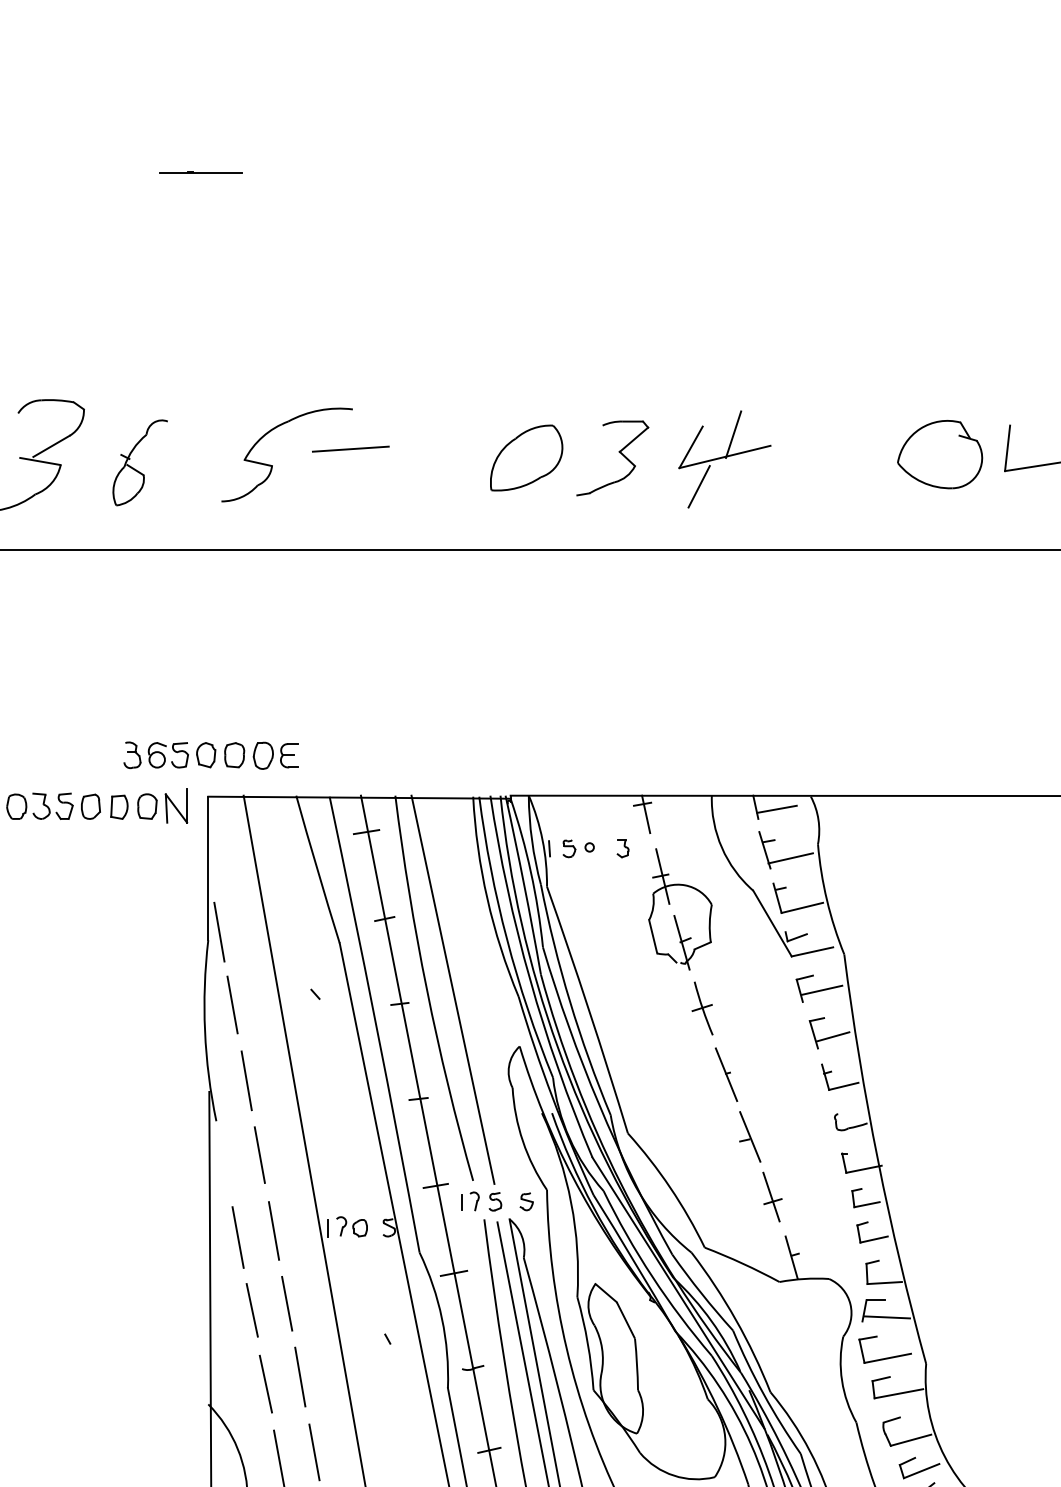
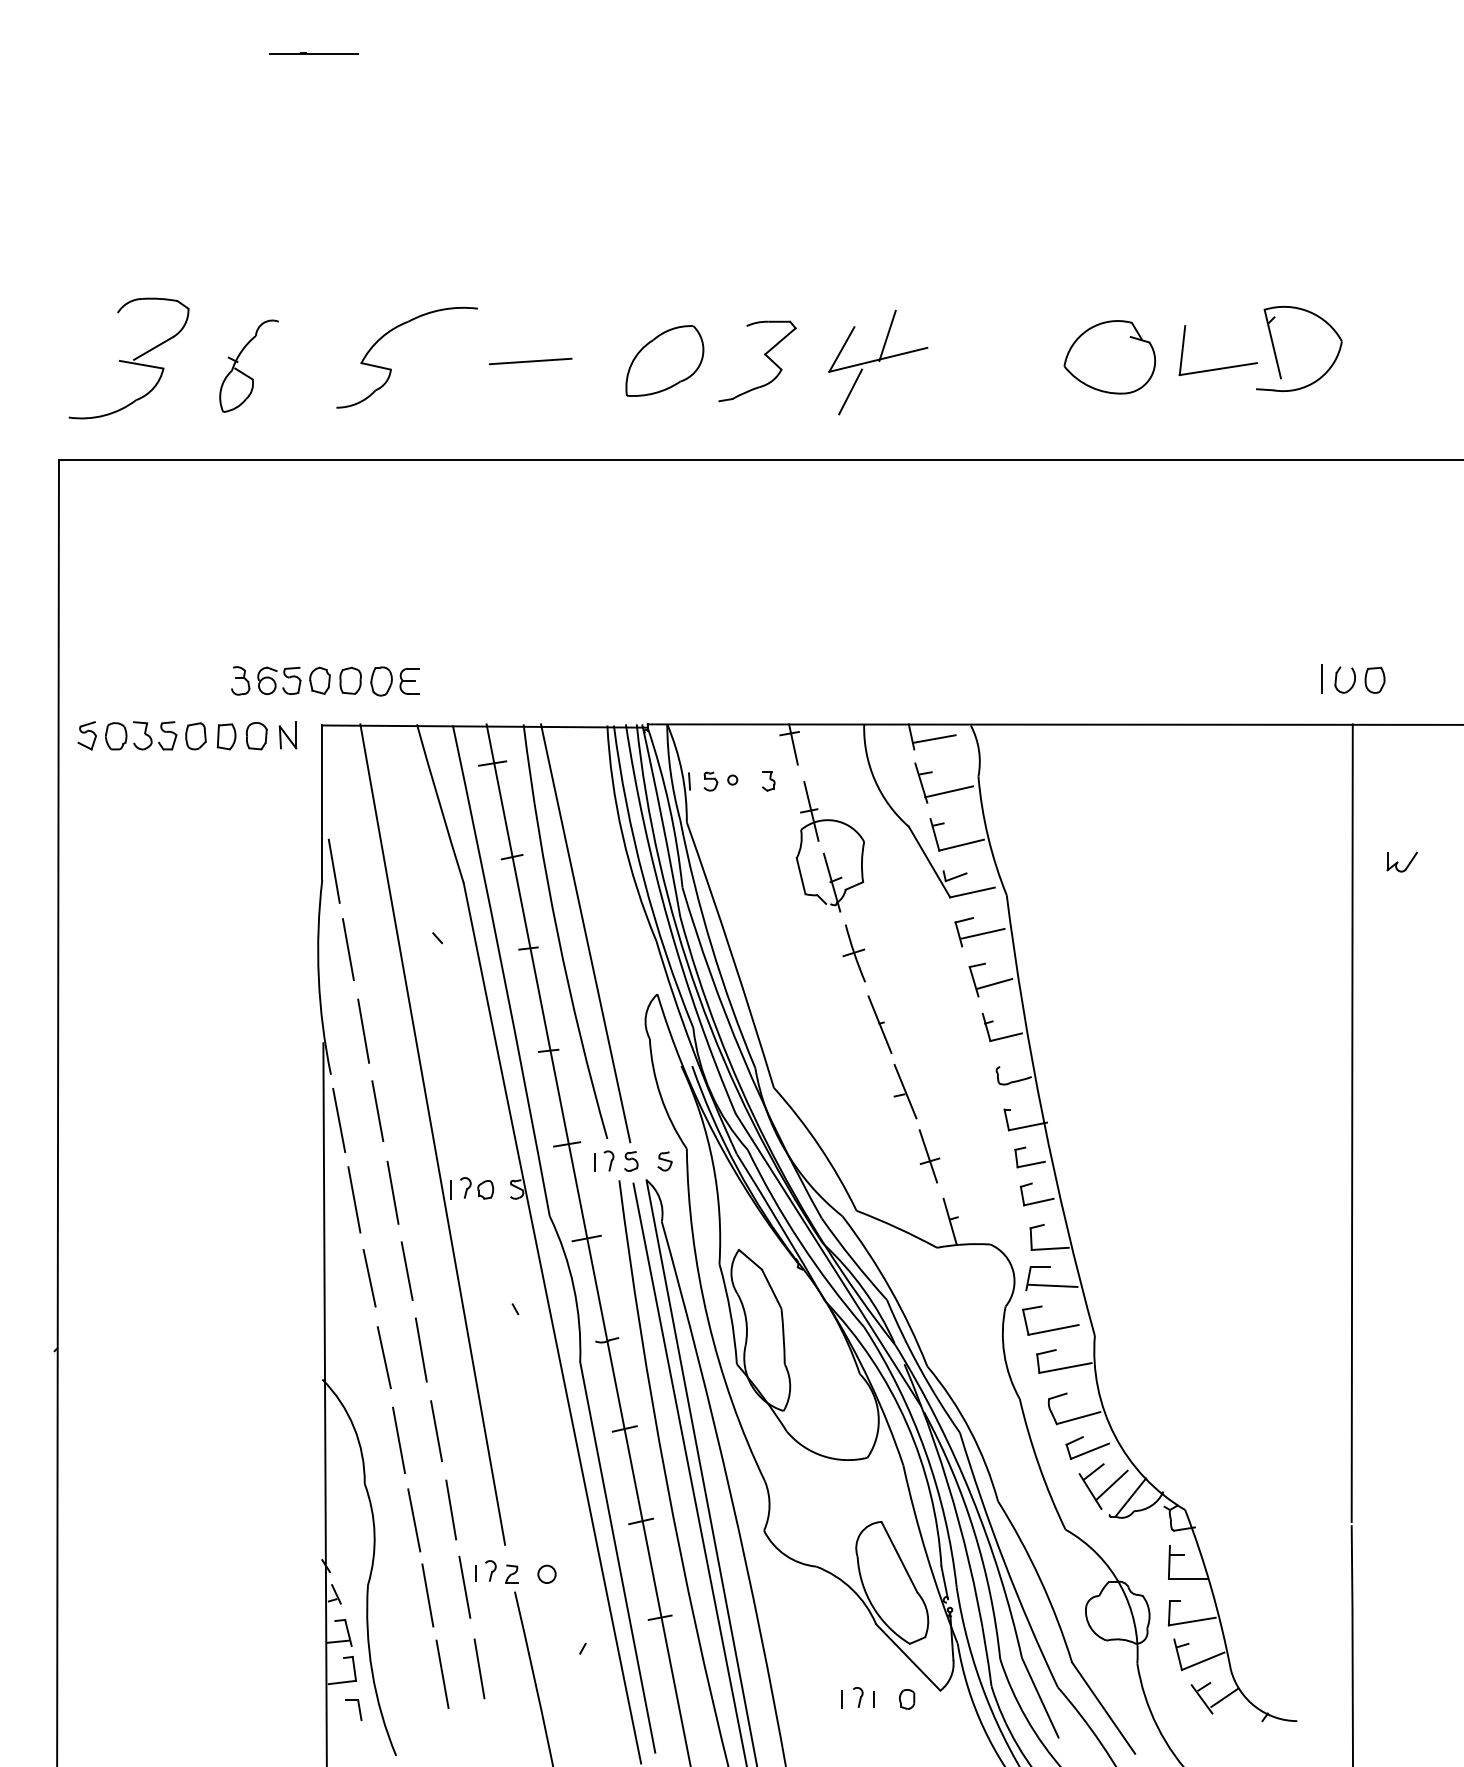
line: (350, 449) -> (530, 361), moved
part: (175, 806) -> (287, 735), size x0.71
line: (224, 1163) -> (339, 1120), added

